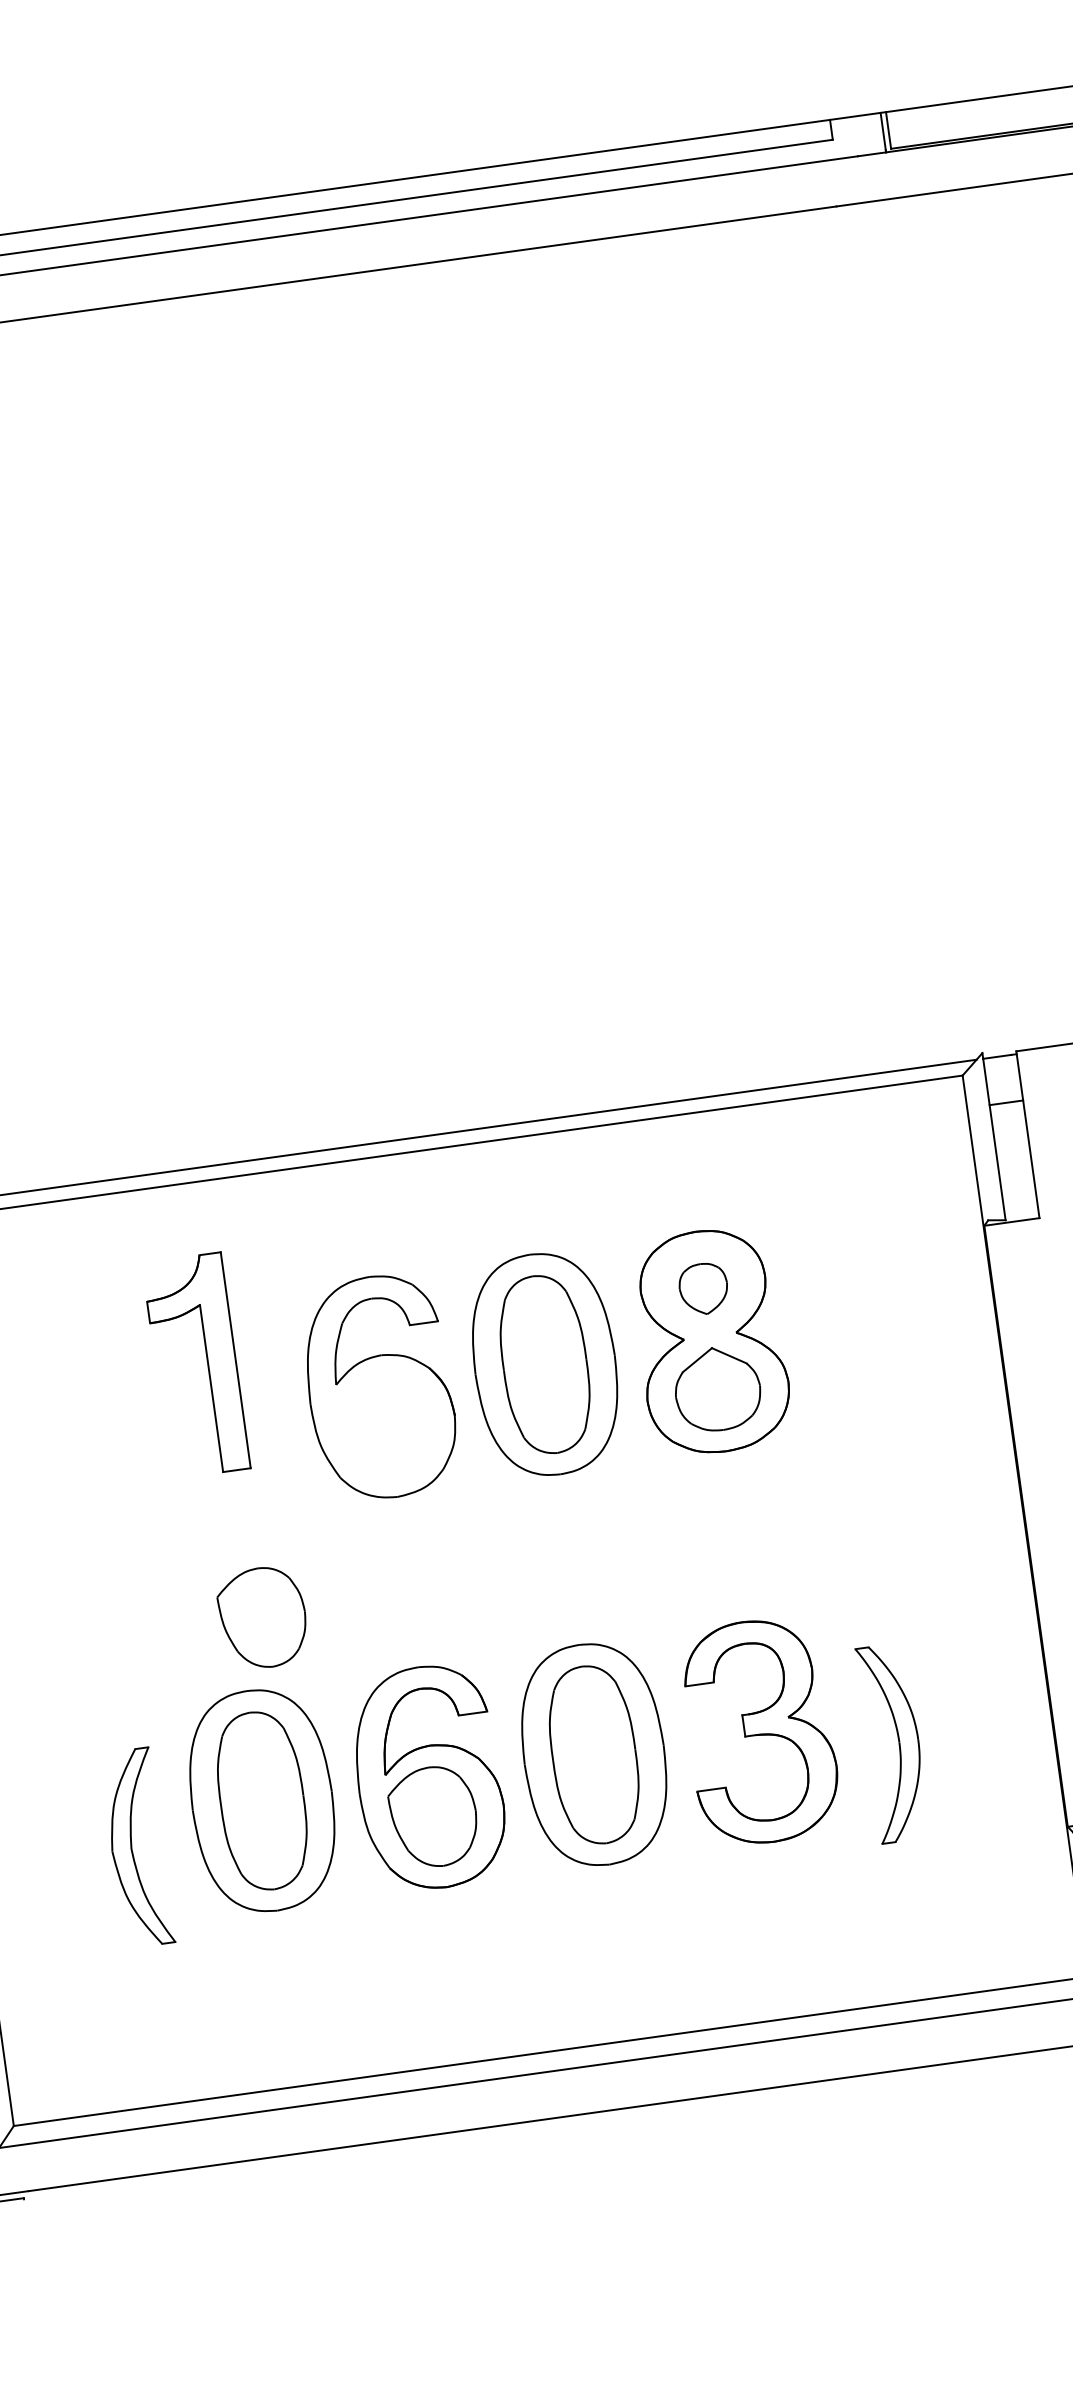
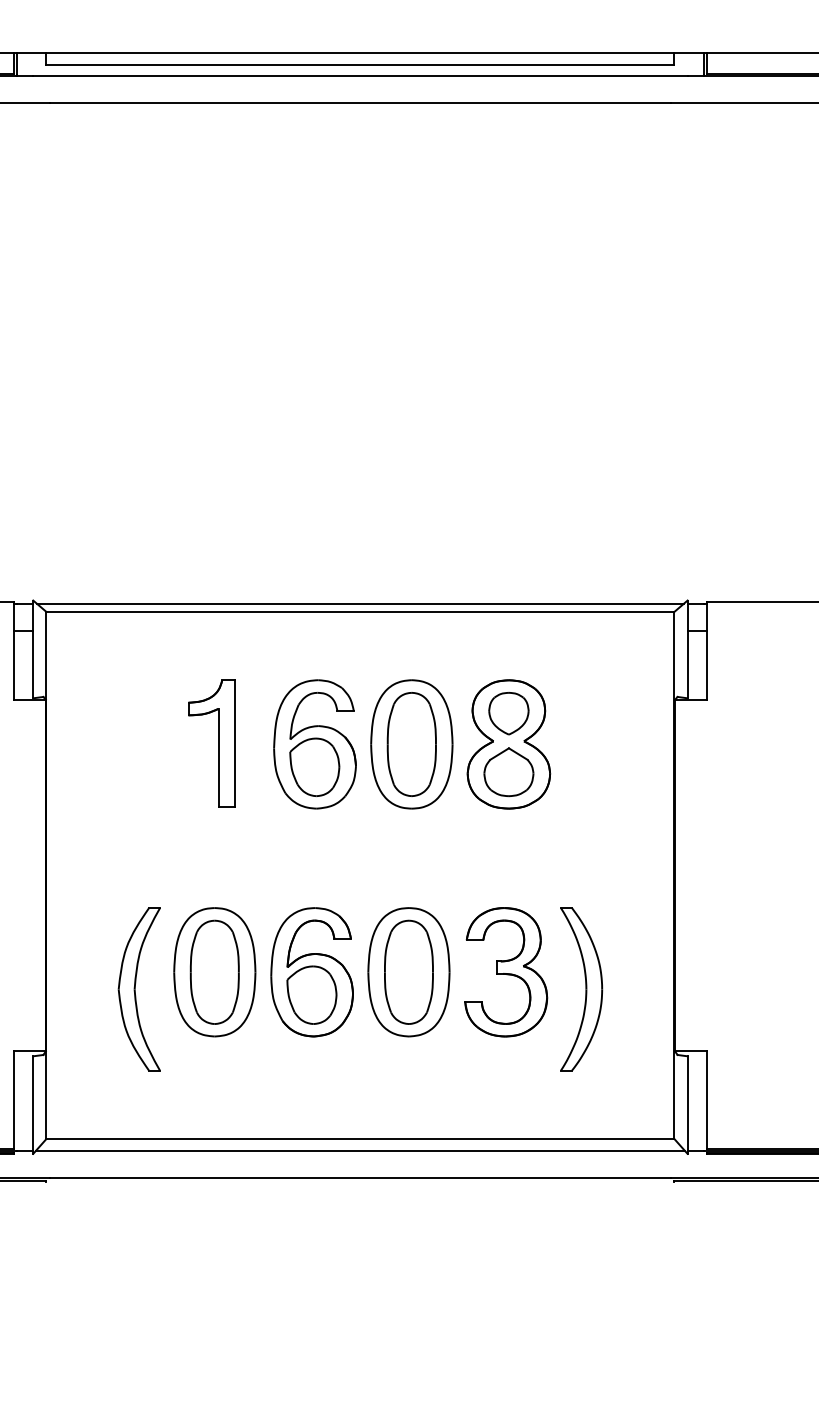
part: (702, 1288) -> (508, 713), size x1.43
part: (208, 1364) -> (218, 743), moved
part: (262, 1616) -> (314, 766), moved
part: (893, 1743) -> (581, 989), size x1.43
part: (135, 1848) -> (138, 989), size x1.43

